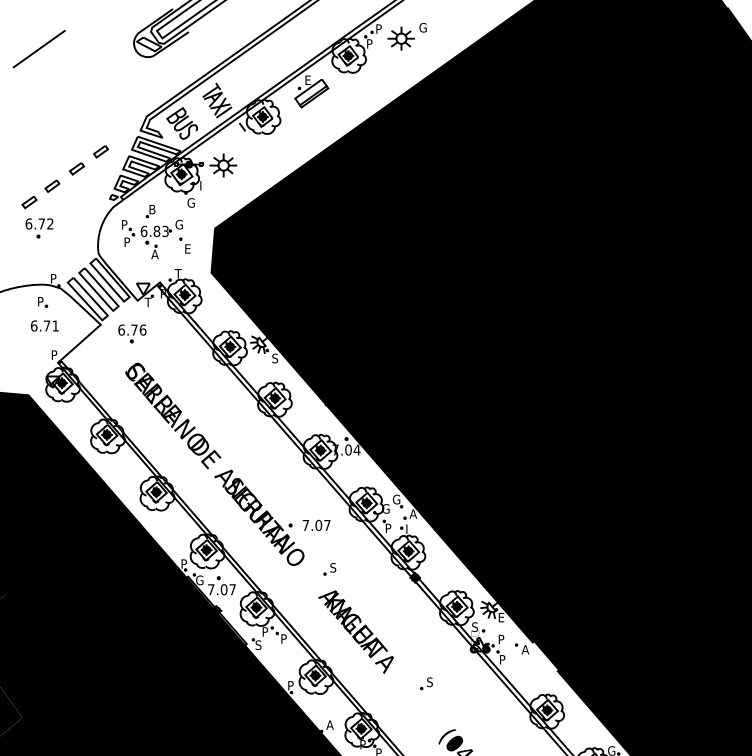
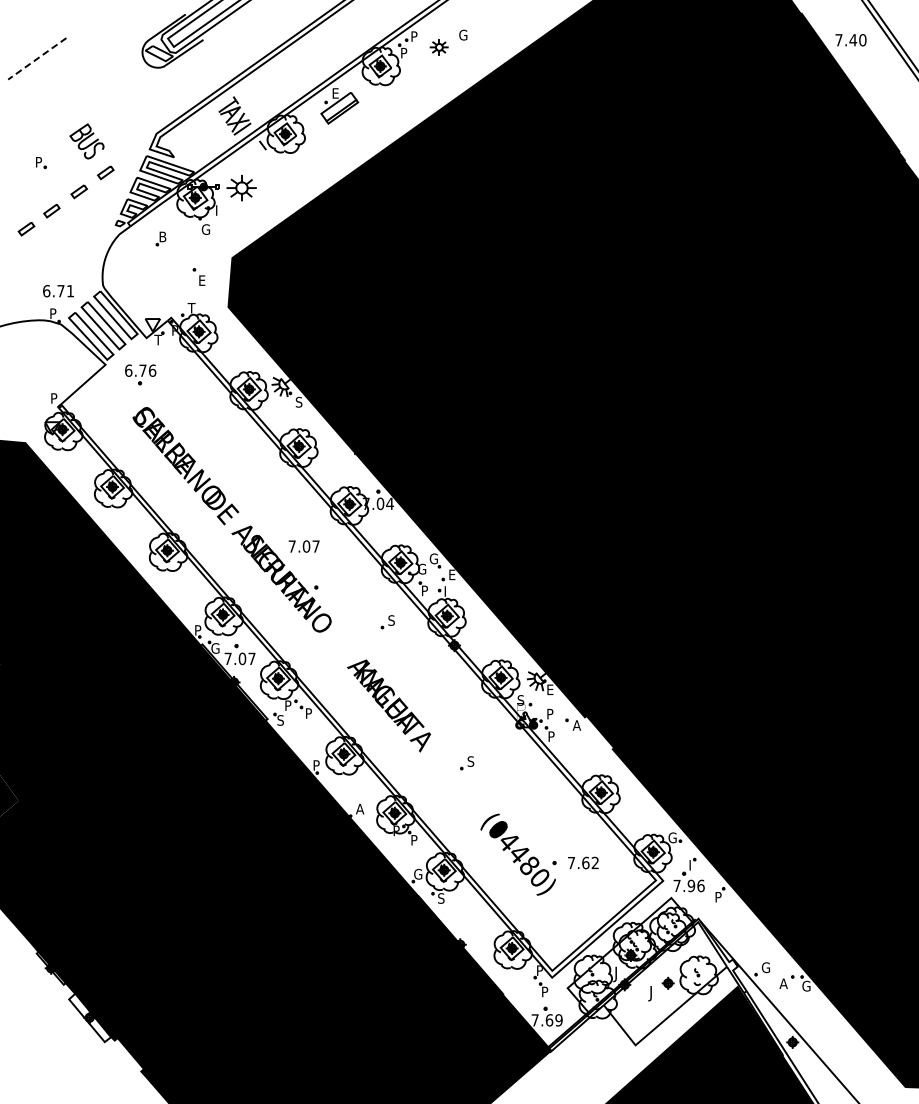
part: (401, 38) -> (439, 47), size x0.6
line: (39, 48) -> (37, 58), solid -> dashed
part: (181, 123) -> (86, 141), moved
part: (39, 228) -> (37, 257), removed
part: (152, 239) -> (162, 270), removed
part: (43, 302) -> (41, 163), moved
text: (44, 326) -> (58, 291), moved
text: (413, 513) -> (452, 574), A -> E
text: (316, 525) -> (303, 546), moved
part: (329, 569) -> (387, 622), moved

